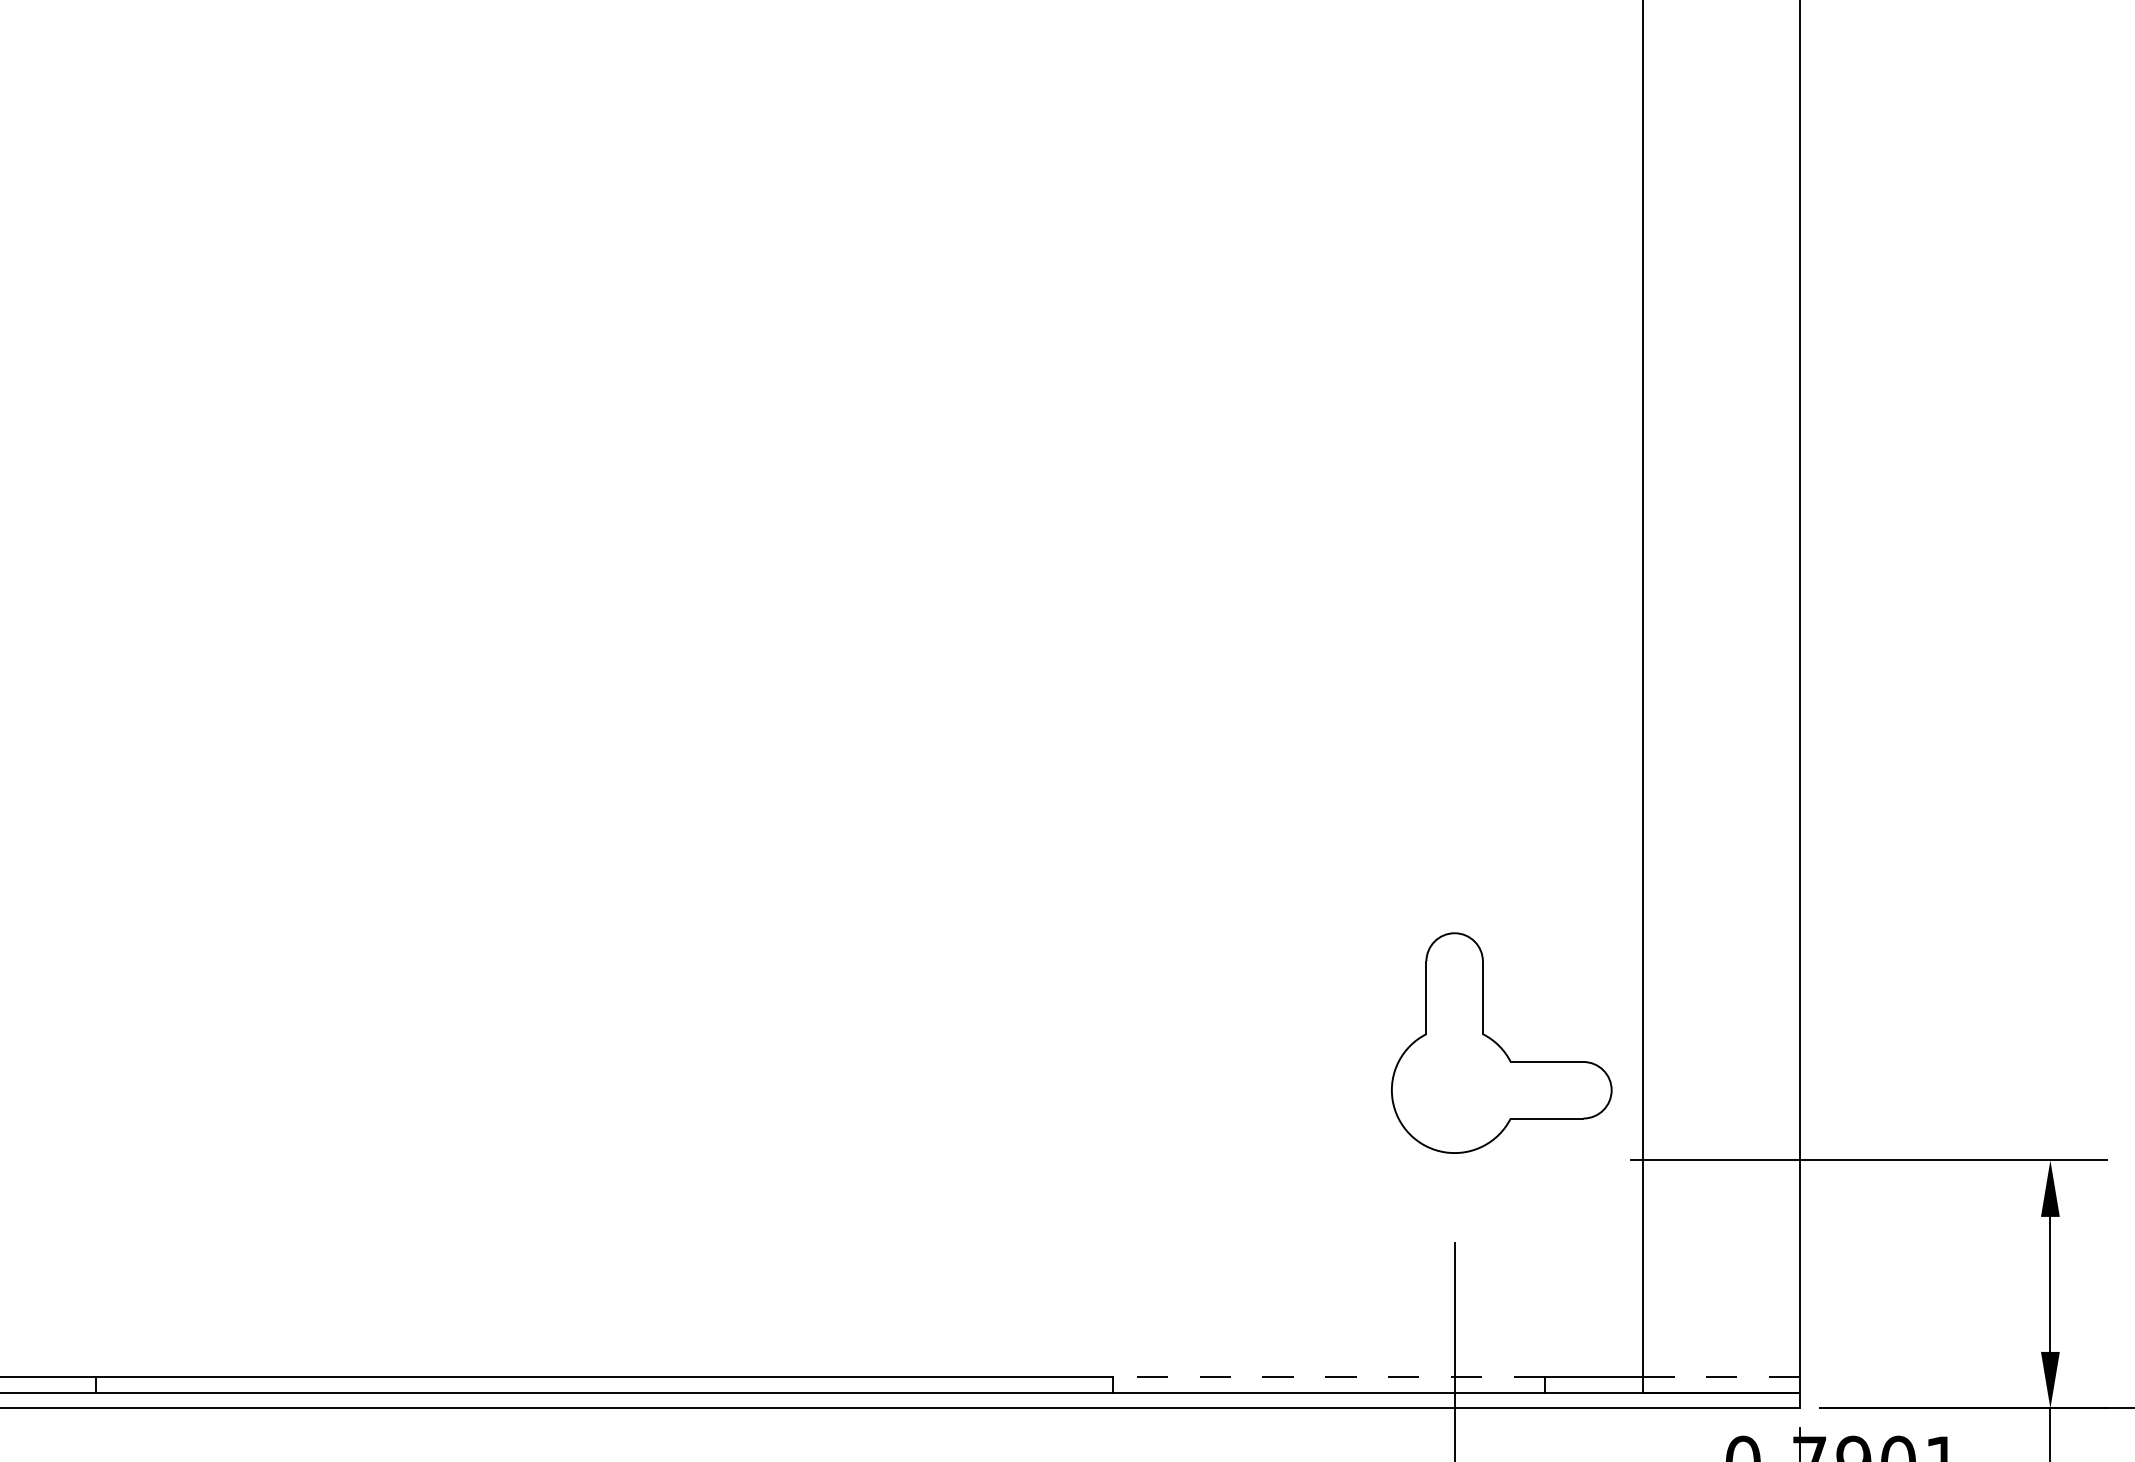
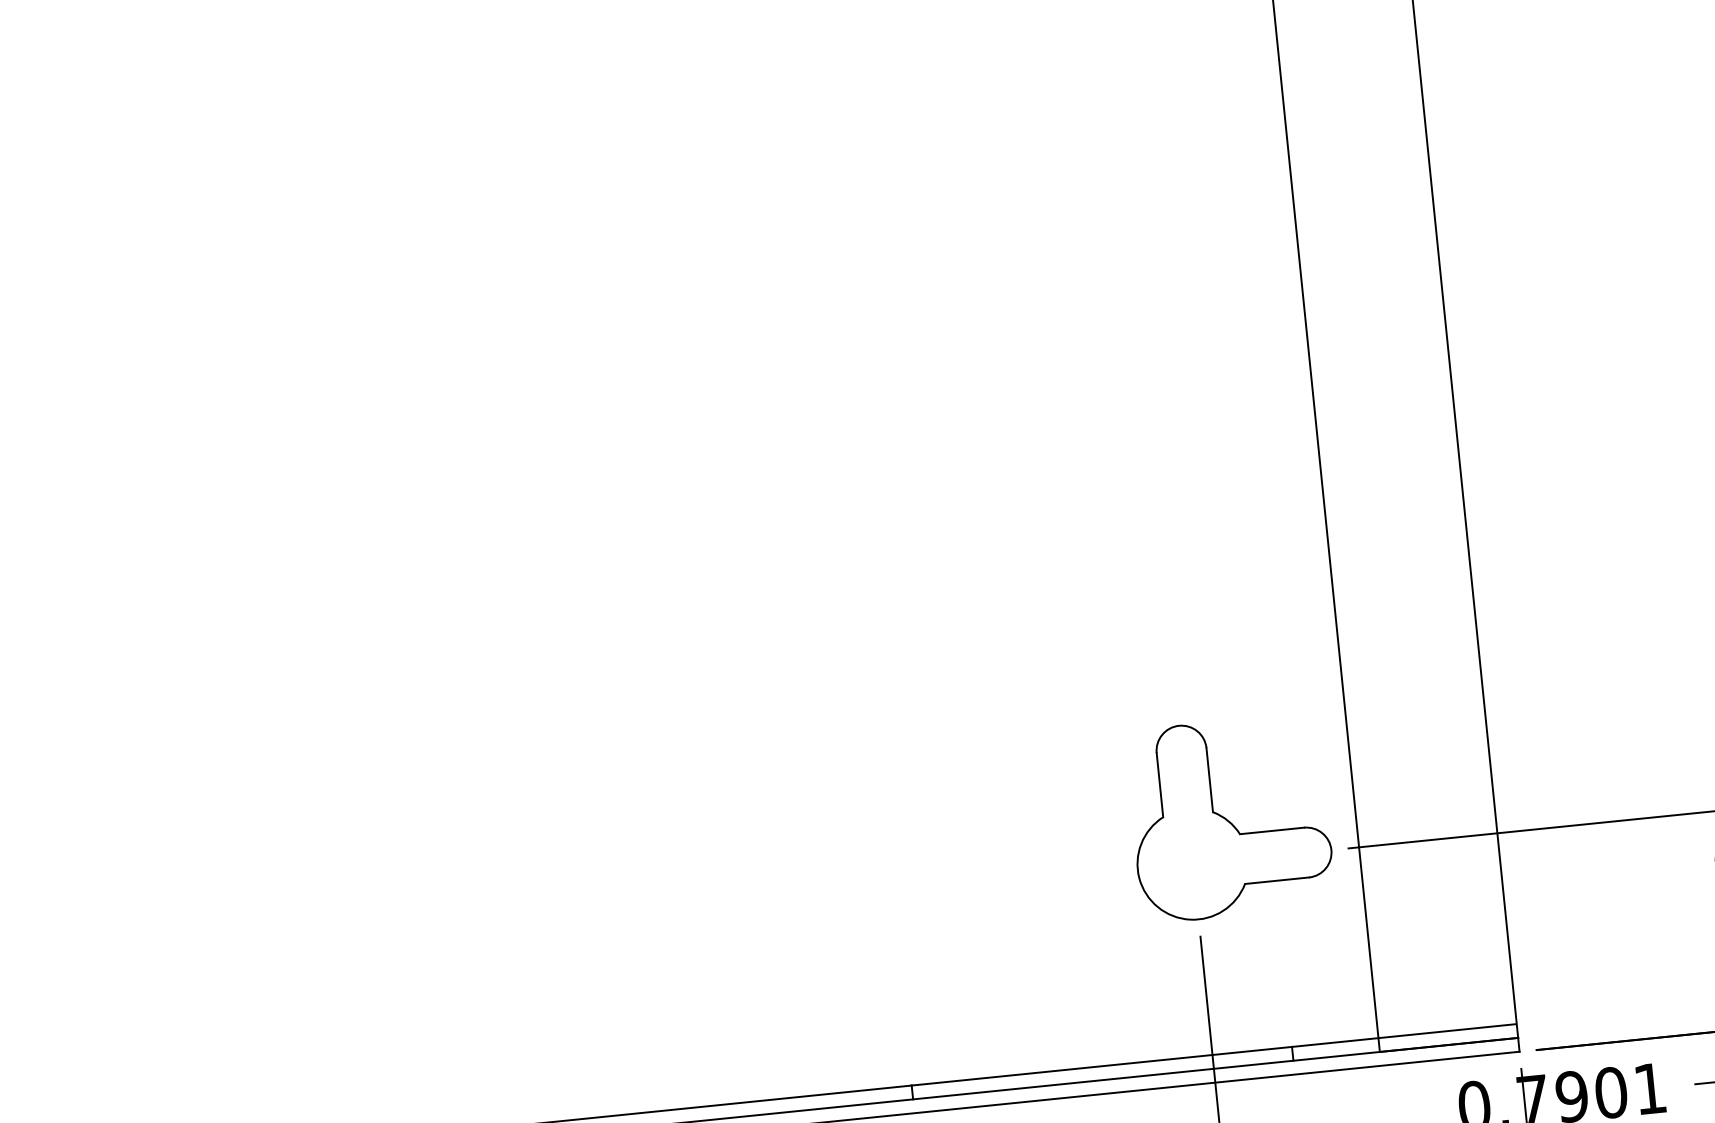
part: (1501, 1042) -> (1230, 817), moved
line: (1329, 1377) -> (1102, 1066), dashed -> solid
line: (1721, 1377) -> (1447, 1031), dashed -> solid

